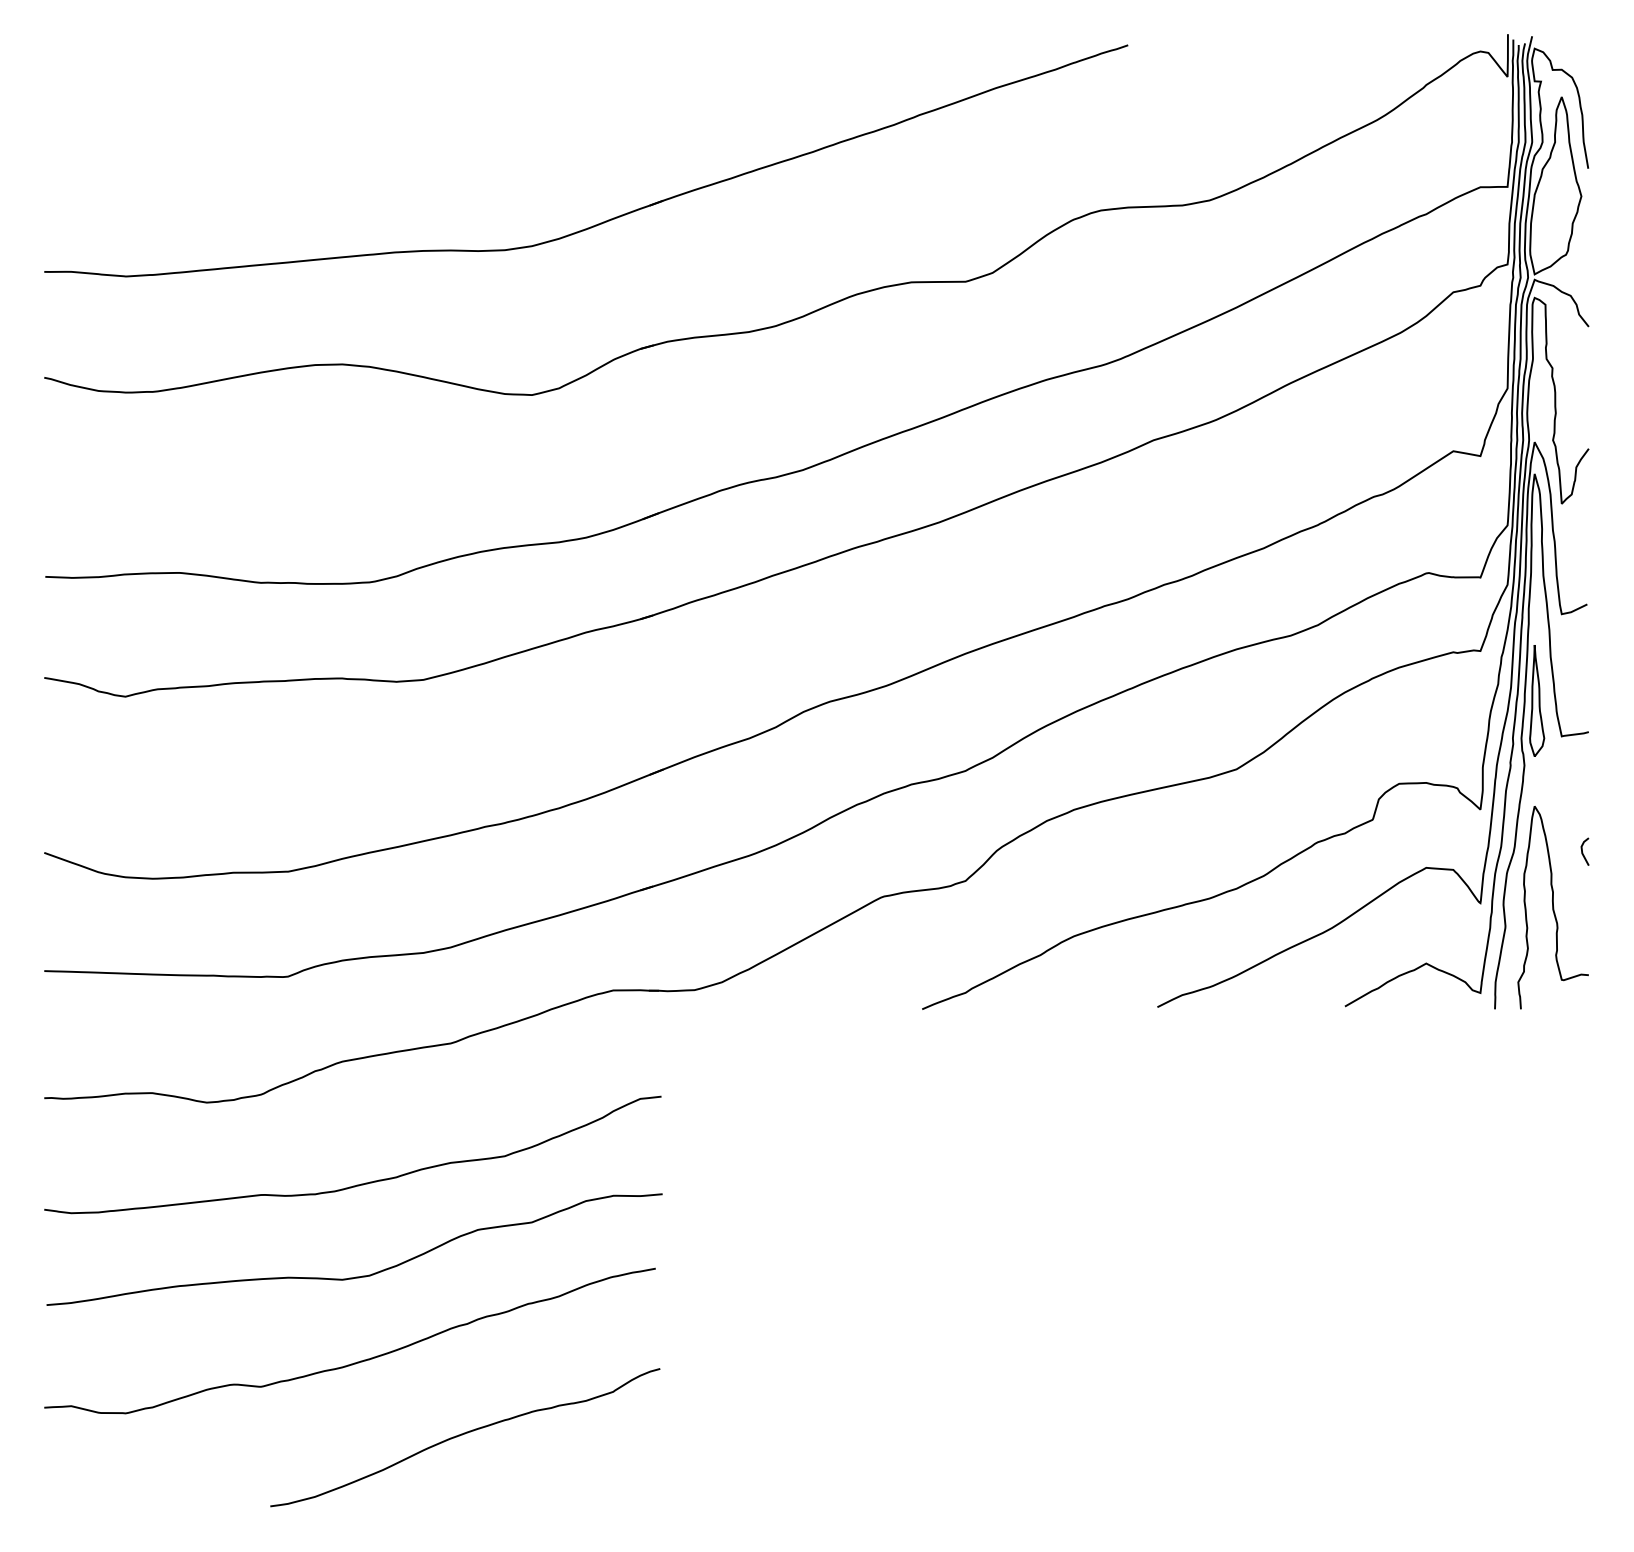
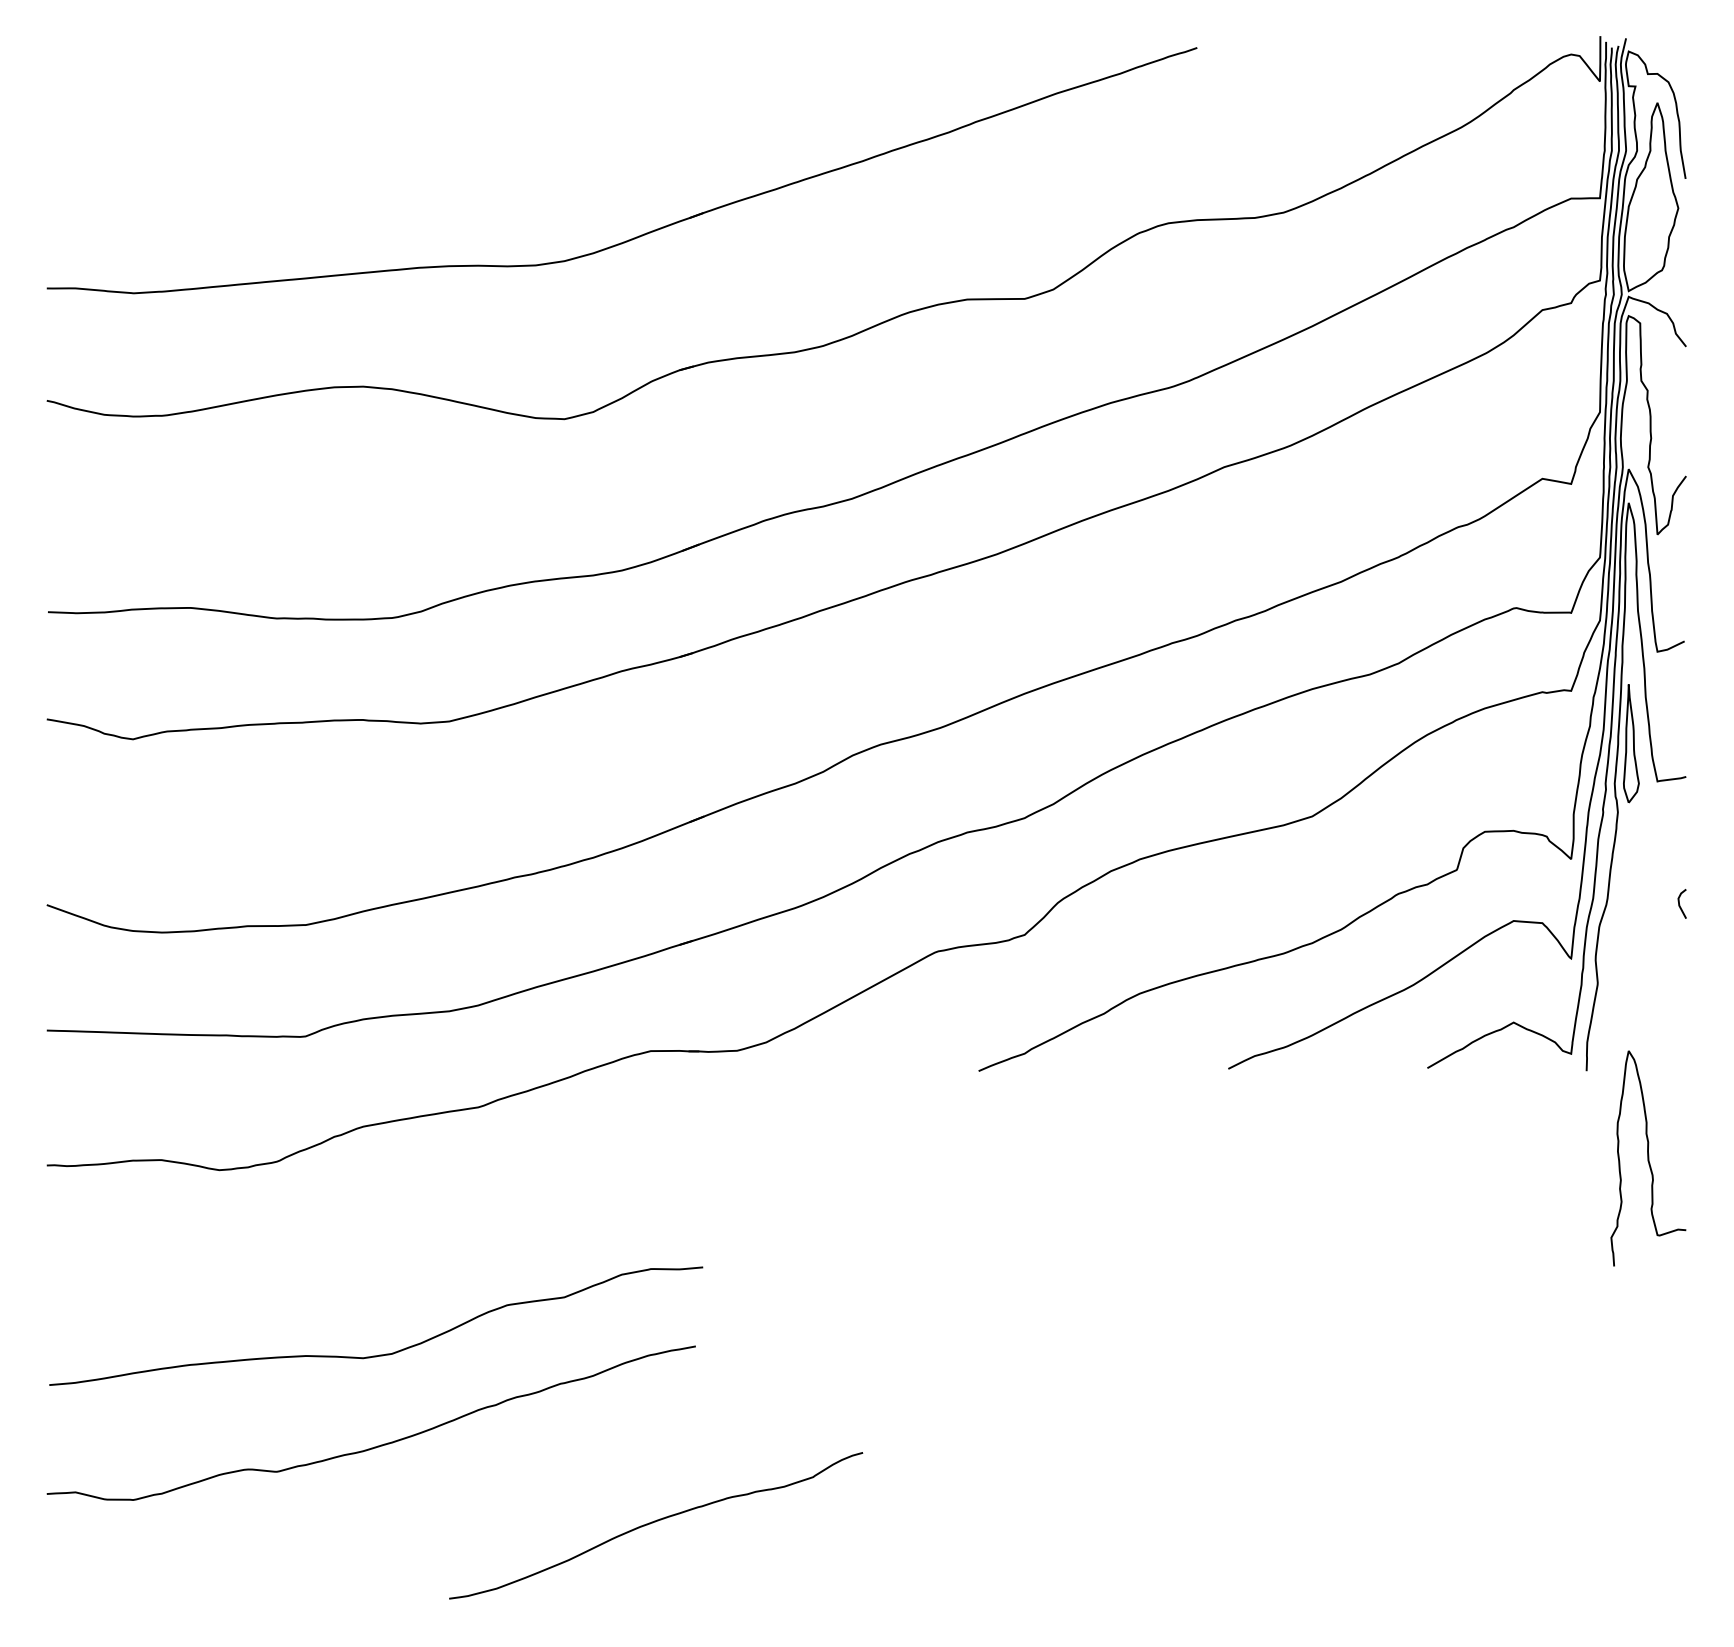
curve: (1552, 907) -> (1647, 1158), moved
curve: (361, 1183) -> (383, 1256), removed
curve: (465, 1434) -> (656, 1522), moved

